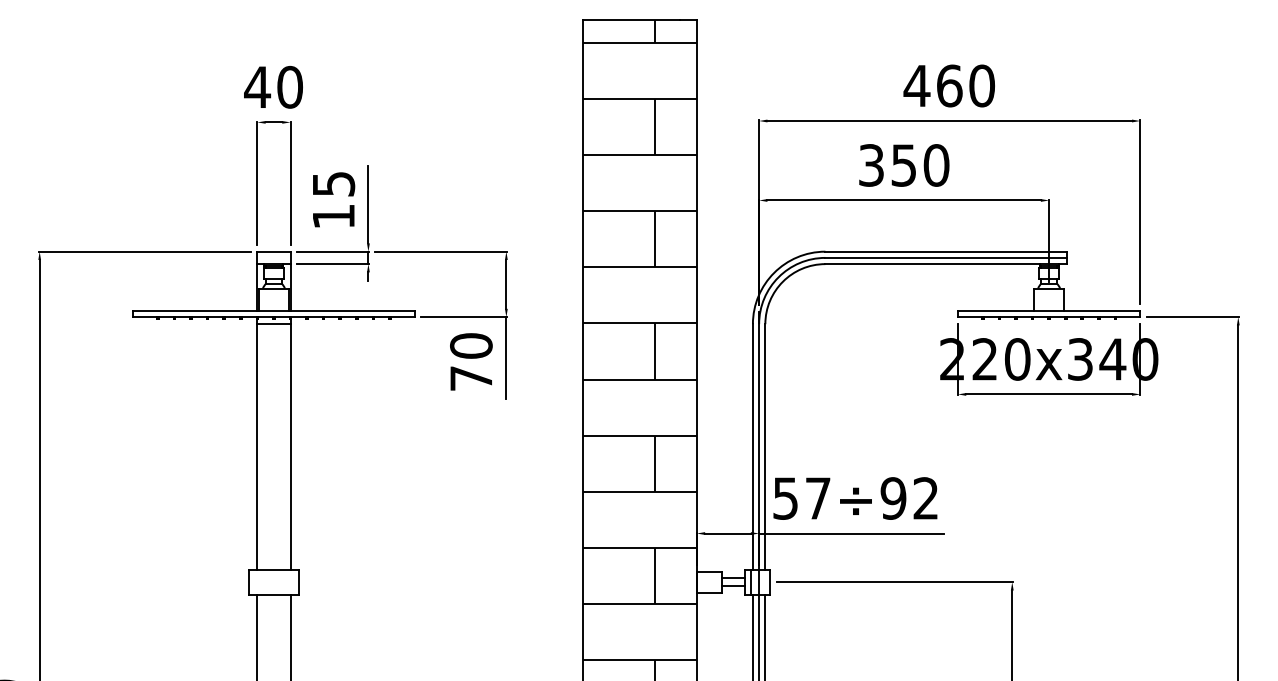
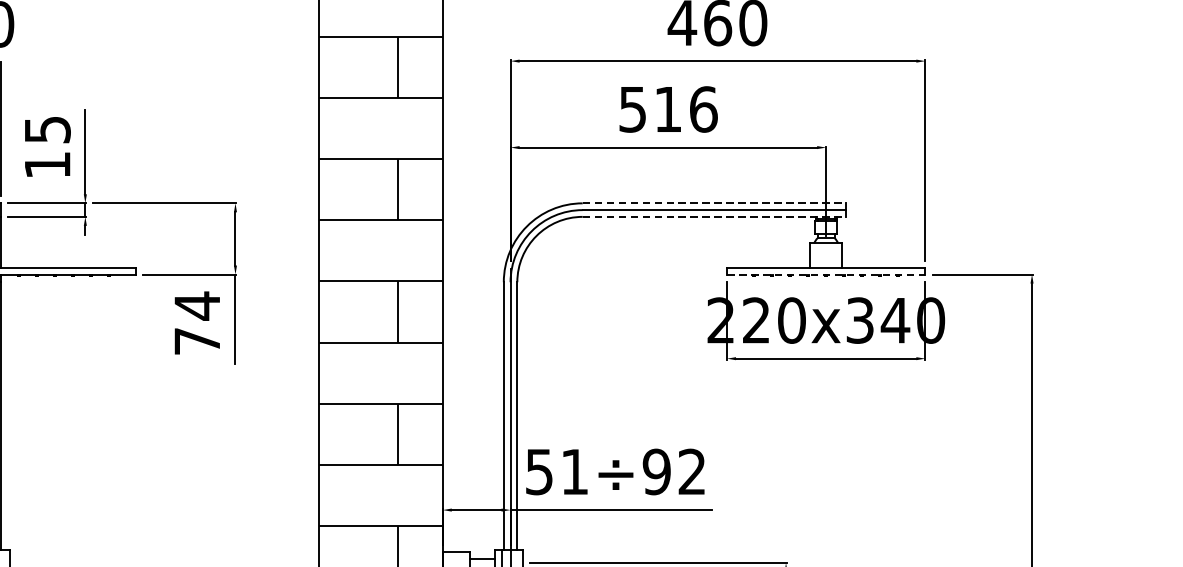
text: (904, 165) -> (668, 109), 350 -> 516
line: (946, 251) -> (714, 203), solid -> dashed
line: (946, 264) -> (714, 217), solid -> dashed
line: (1049, 317) -> (826, 274), solid -> dashed
text: (471, 345) -> (197, 305), 70 -> 74
text: (818, 498) -> (575, 471), 57÷92 -> 51÷92

